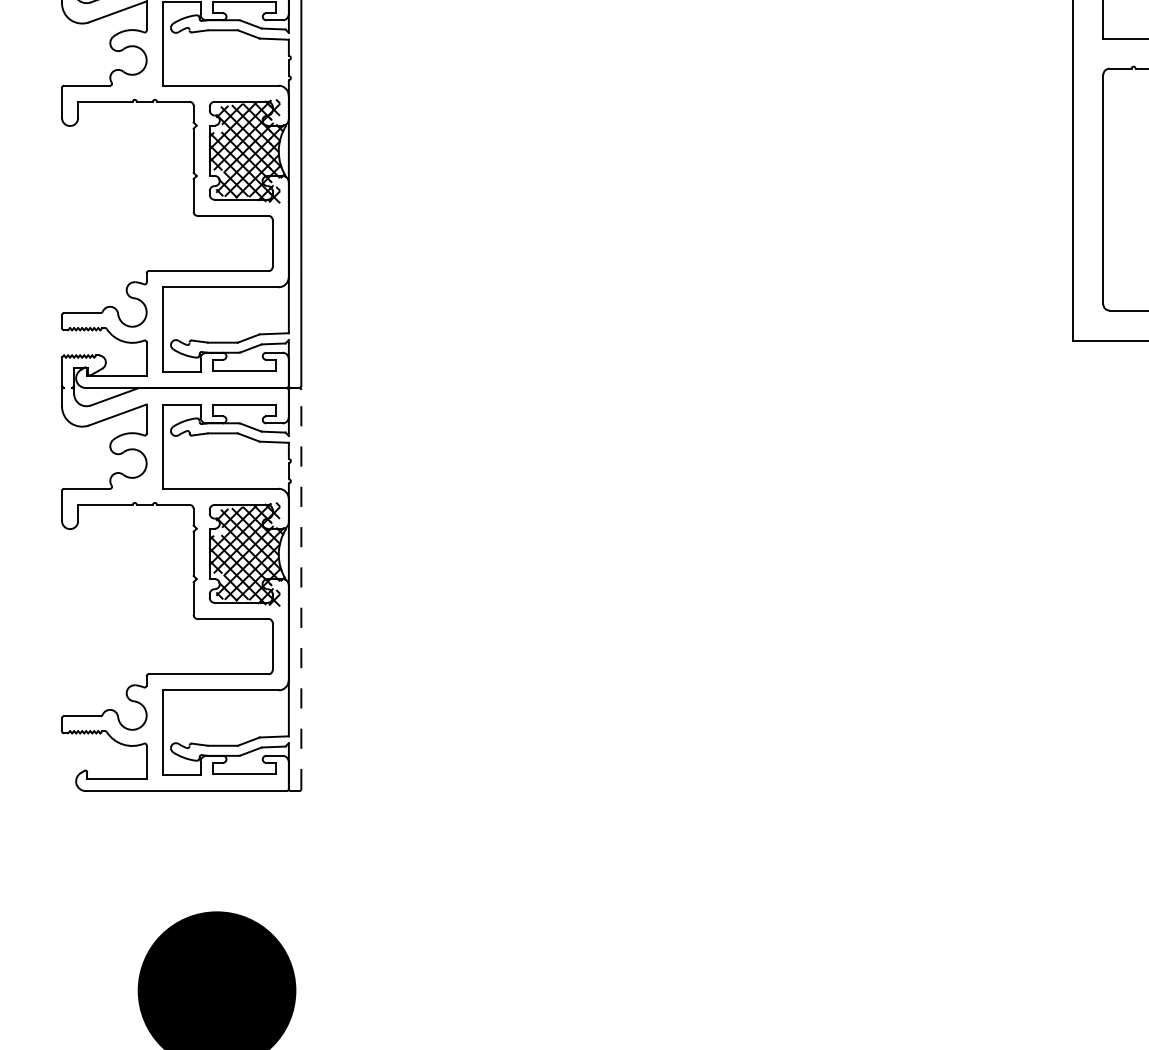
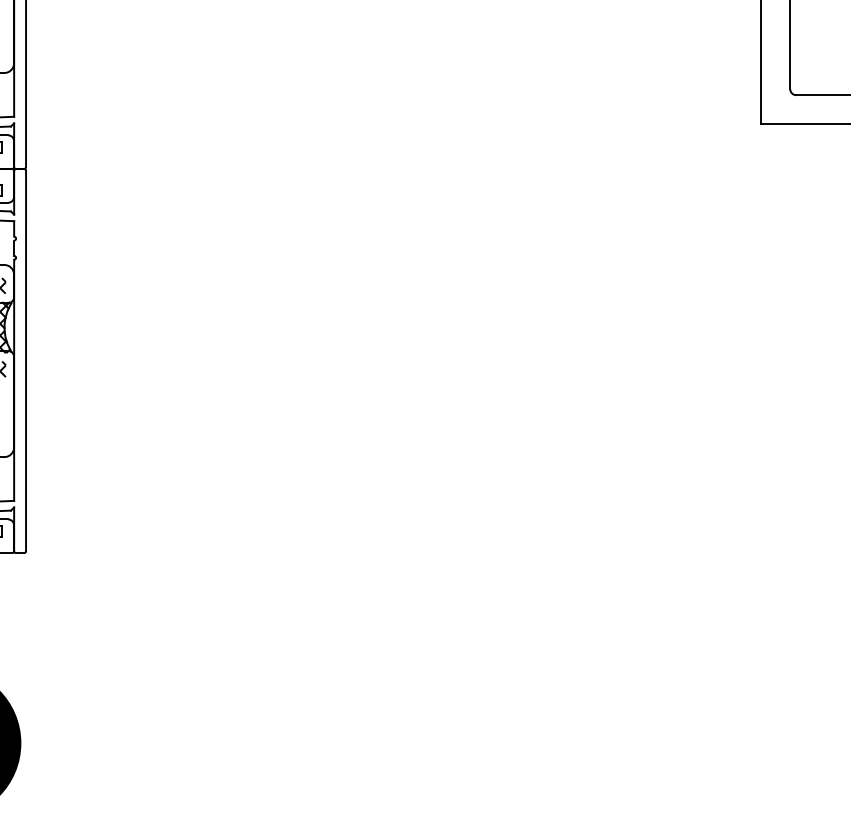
line: (301, 589) -> (26, 360), dashed -> solid

